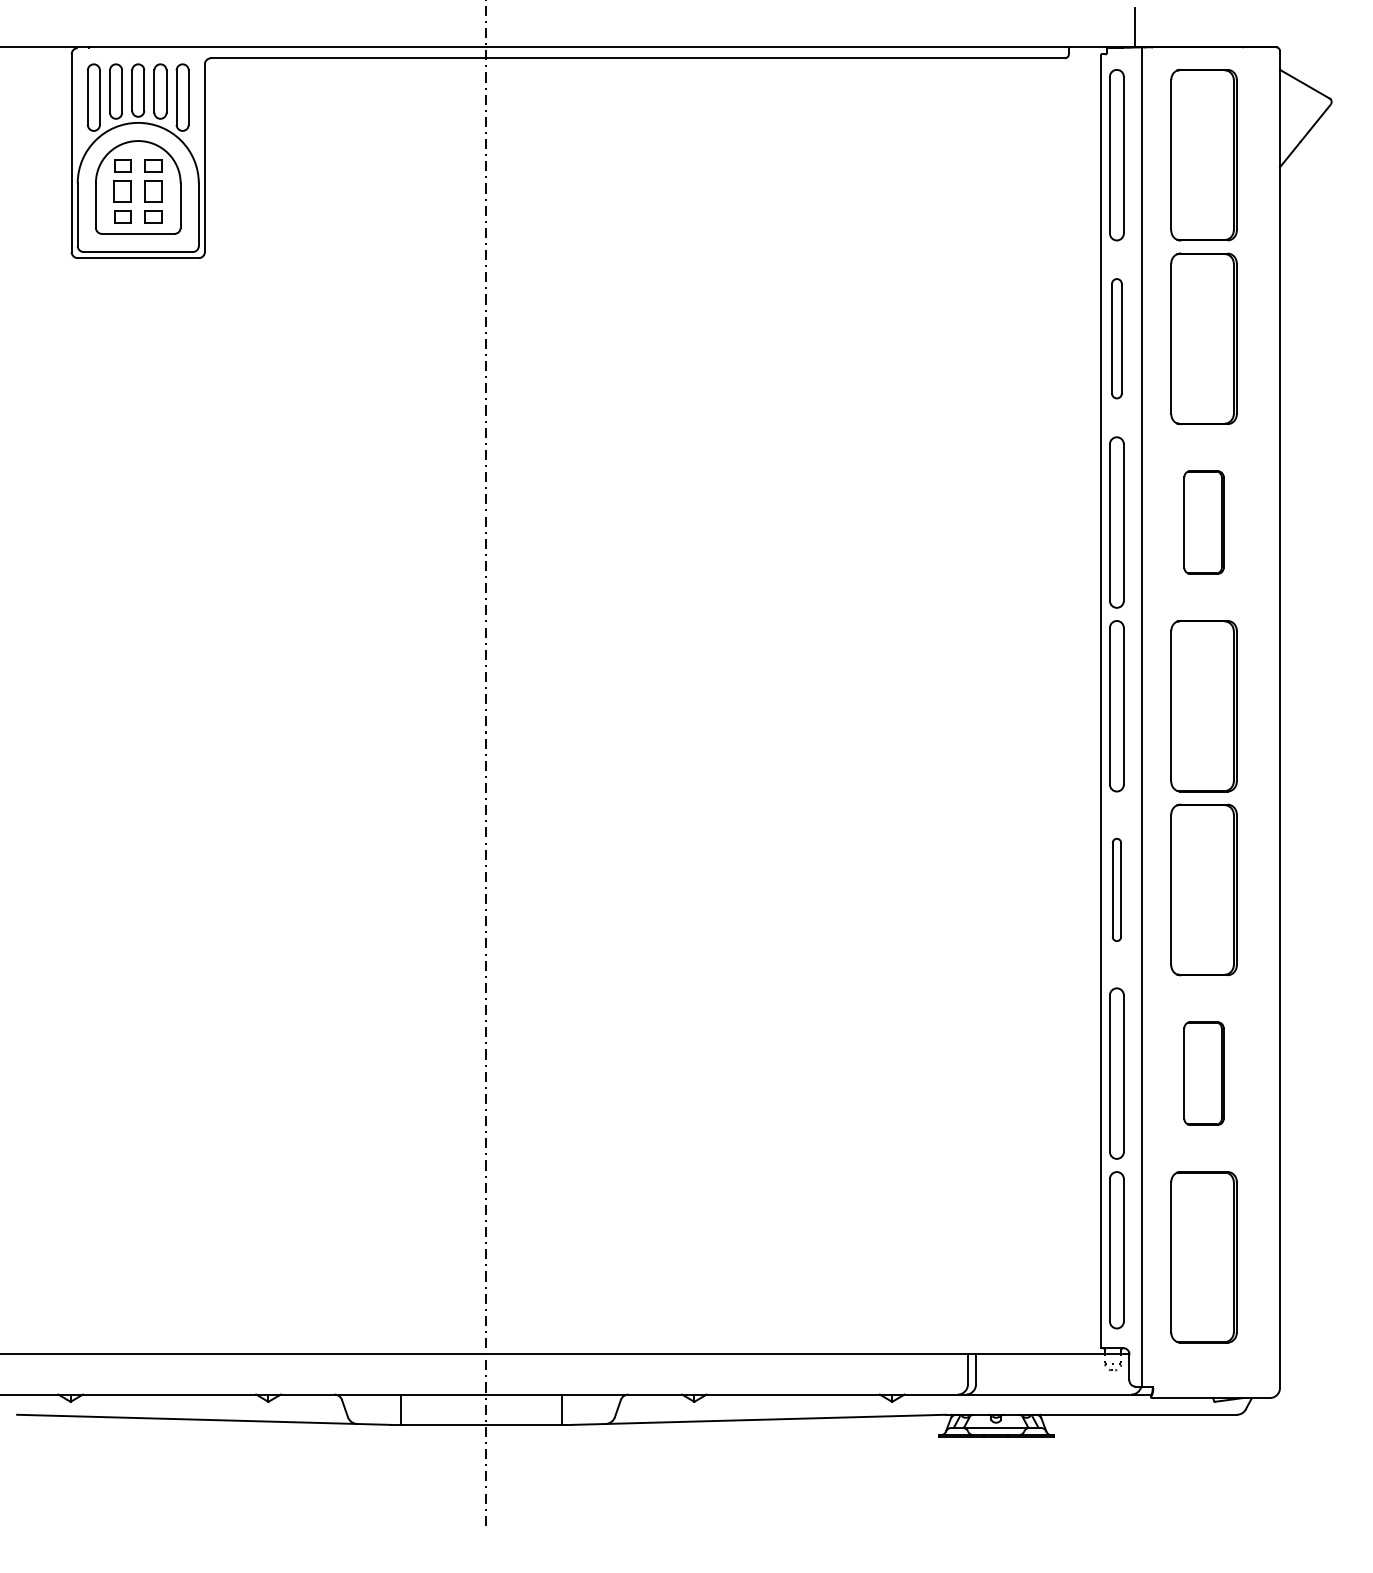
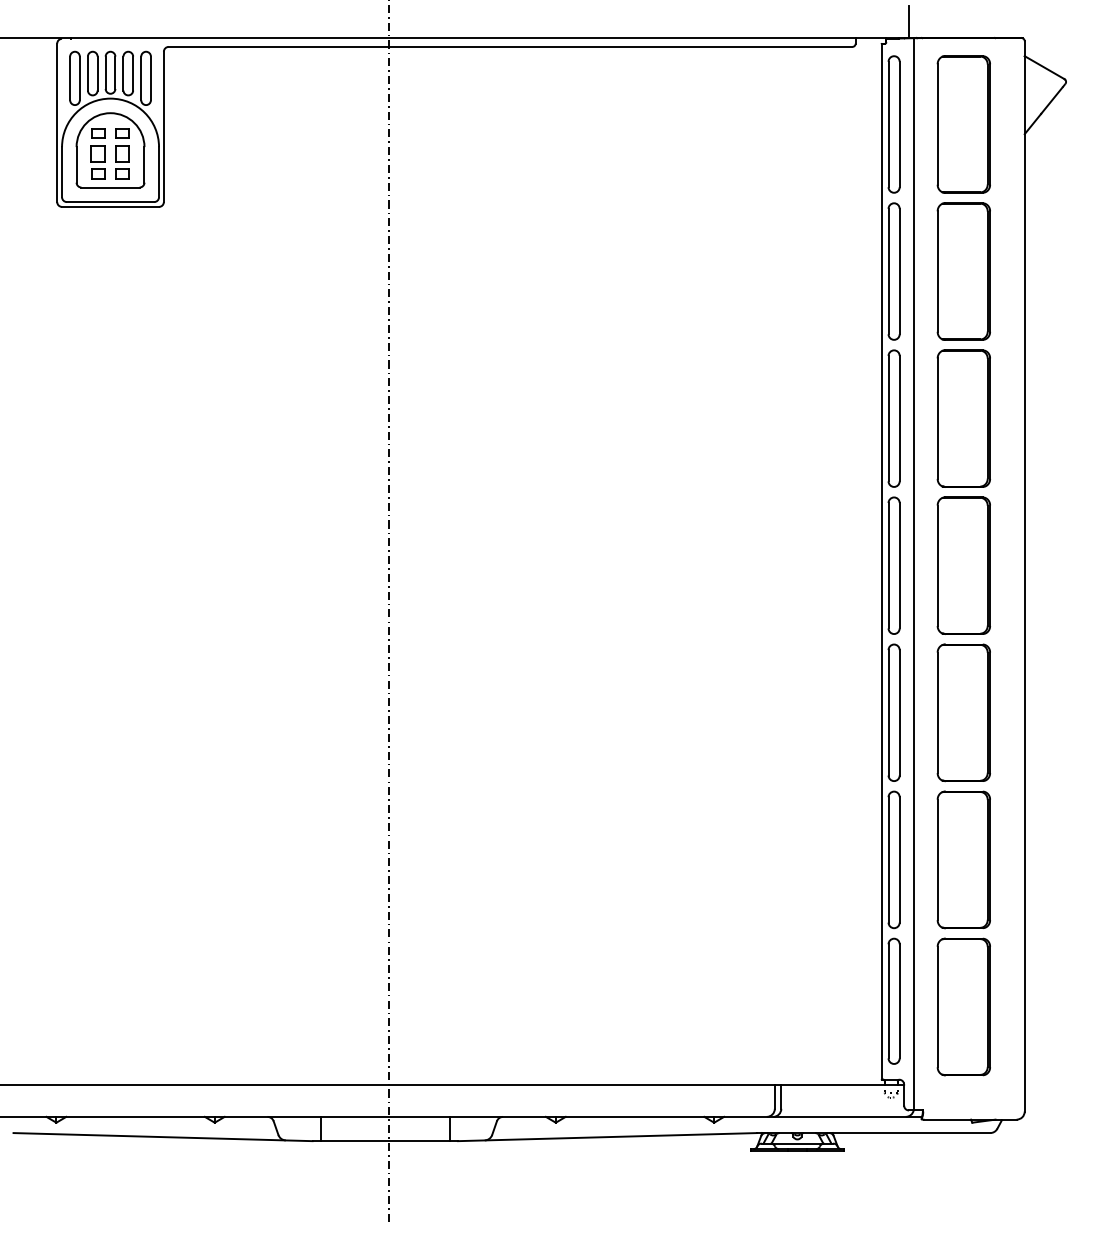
part: (1116, 338) -> (893, 271), size x1.43
part: (1203, 522) -> (963, 418), size x1.67
part: (1116, 889) -> (893, 712), size x1.67
part: (1203, 1073) -> (963, 859), size x1.67

